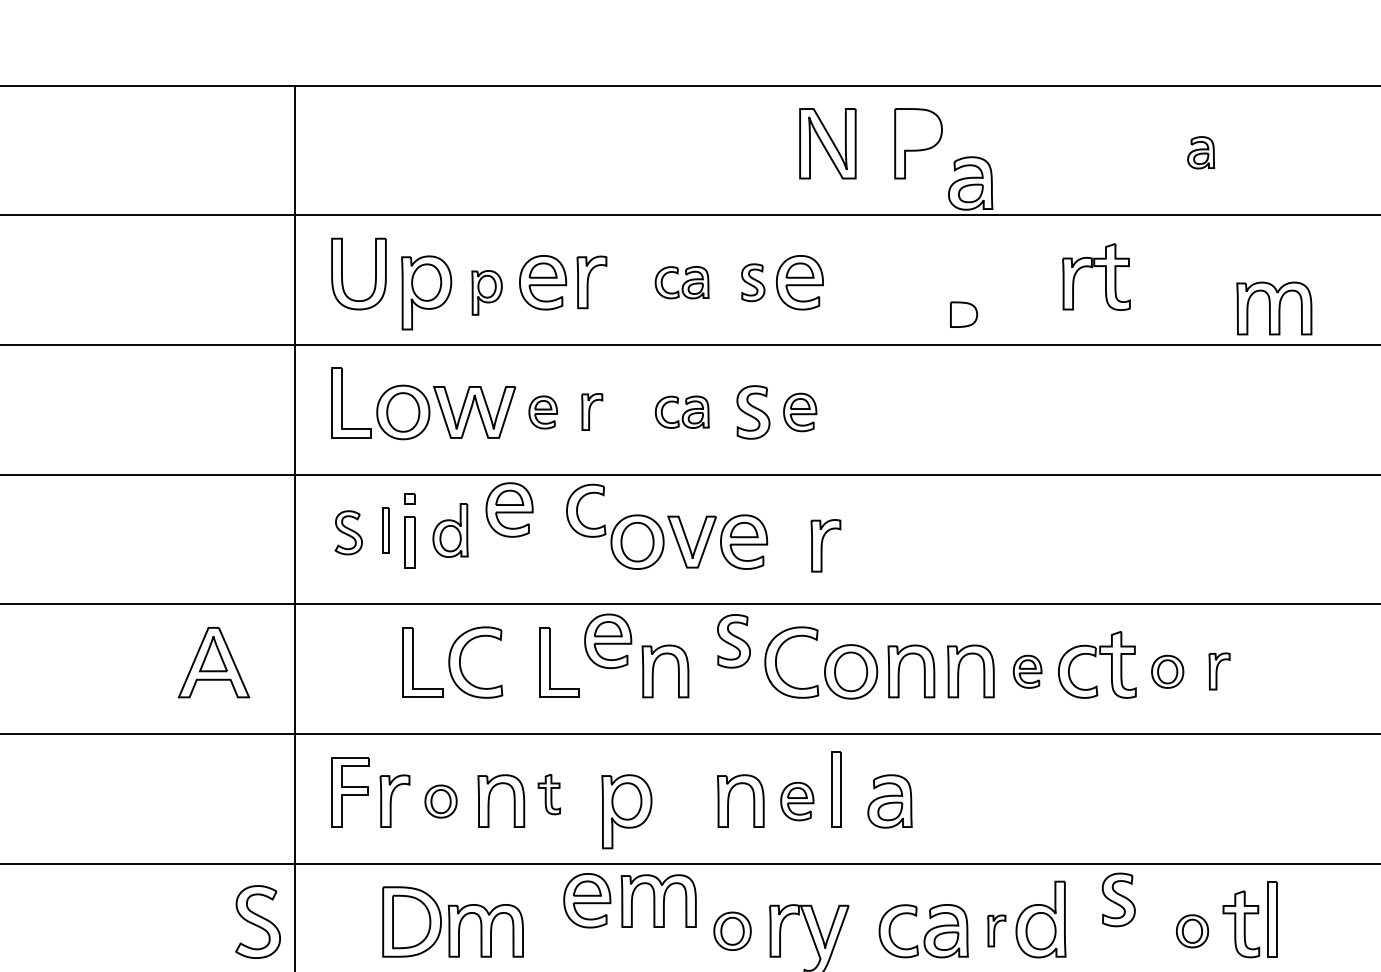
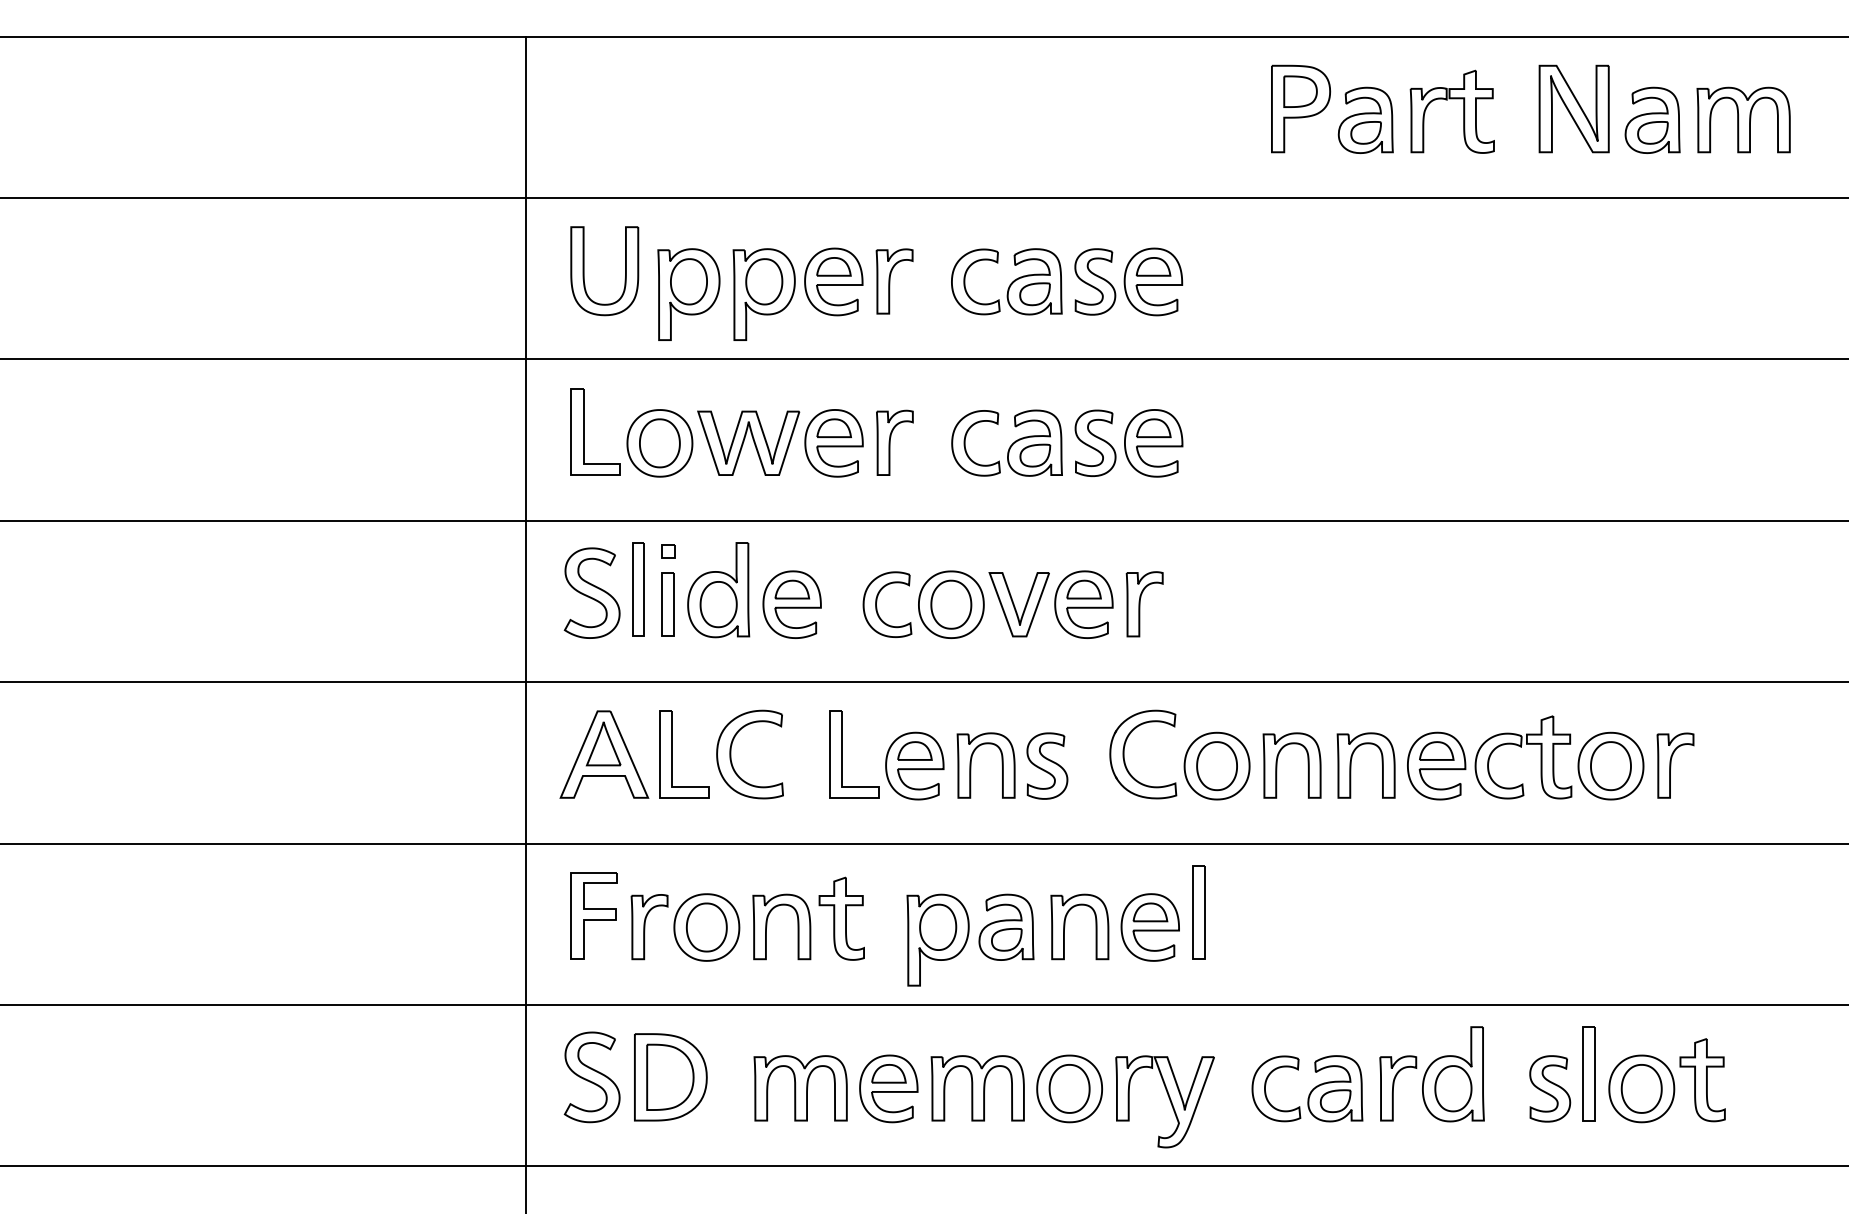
part: (827, 143) -> (1573, 108), moved
part: (1201, 152) -> (1652, 119), size x1.67
part: (970, 182) -> (1365, 119), moved
part: (1092, 267) -> (1447, 100), moved
part: (681, 282) -> (1006, 281), size x1.67
part: (753, 282) -> (1095, 281), size x1.43
part: (486, 292) -> (763, 294), size x1.67
part: (1274, 308) -> (1743, 119), moved
part: (963, 314) -> (1300, 91), moved
part: (591, 411) -> (894, 442), size x1.43
part: (681, 411) -> (1006, 442), size x1.67
part: (542, 412) -> (833, 443), size x1.67
part: (800, 412) -> (1153, 443), size x1.43
part: (578, 508) -> (877, 601), moved
part: (509, 509) -> (791, 604), moved
part: (386, 529) -> (638, 589), size x1.67
part: (450, 530) -> (718, 590), size x1.43
part: (348, 532) -> (591, 592), size x1.67
part: (825, 545) -> (1144, 604), moved
part: (607, 640) -> (914, 765), moved
part: (734, 640) -> (1047, 765), moved
part: (214, 662) -> (604, 754), moved
part: (1027, 671) -> (1436, 765), size x1.67
part: (1167, 671) -> (1610, 765), size x1.67
part: (1219, 671) -> (1675, 765), size x1.43
part: (549, 794) -> (841, 918), size x1.67
part: (890, 800) -> (1006, 926), moved
part: (440, 801) -> (706, 927), size x1.67
part: (796, 801) -> (1149, 927), size x1.43
part: (1119, 899) -> (1550, 1088), moved
part: (587, 900) -> (888, 1088), moved
part: (658, 901) -> (977, 1088), moved
part: (1271, 918) -> (1588, 1073), moved
part: (257, 922) -> (591, 1077), moved
part: (485, 930) -> (800, 1088), moved
part: (732, 930) -> (1069, 1088), size x1.43
part: (996, 930) -> (1398, 1088), size x1.67
part: (1192, 930) -> (1641, 1088), size x1.67

